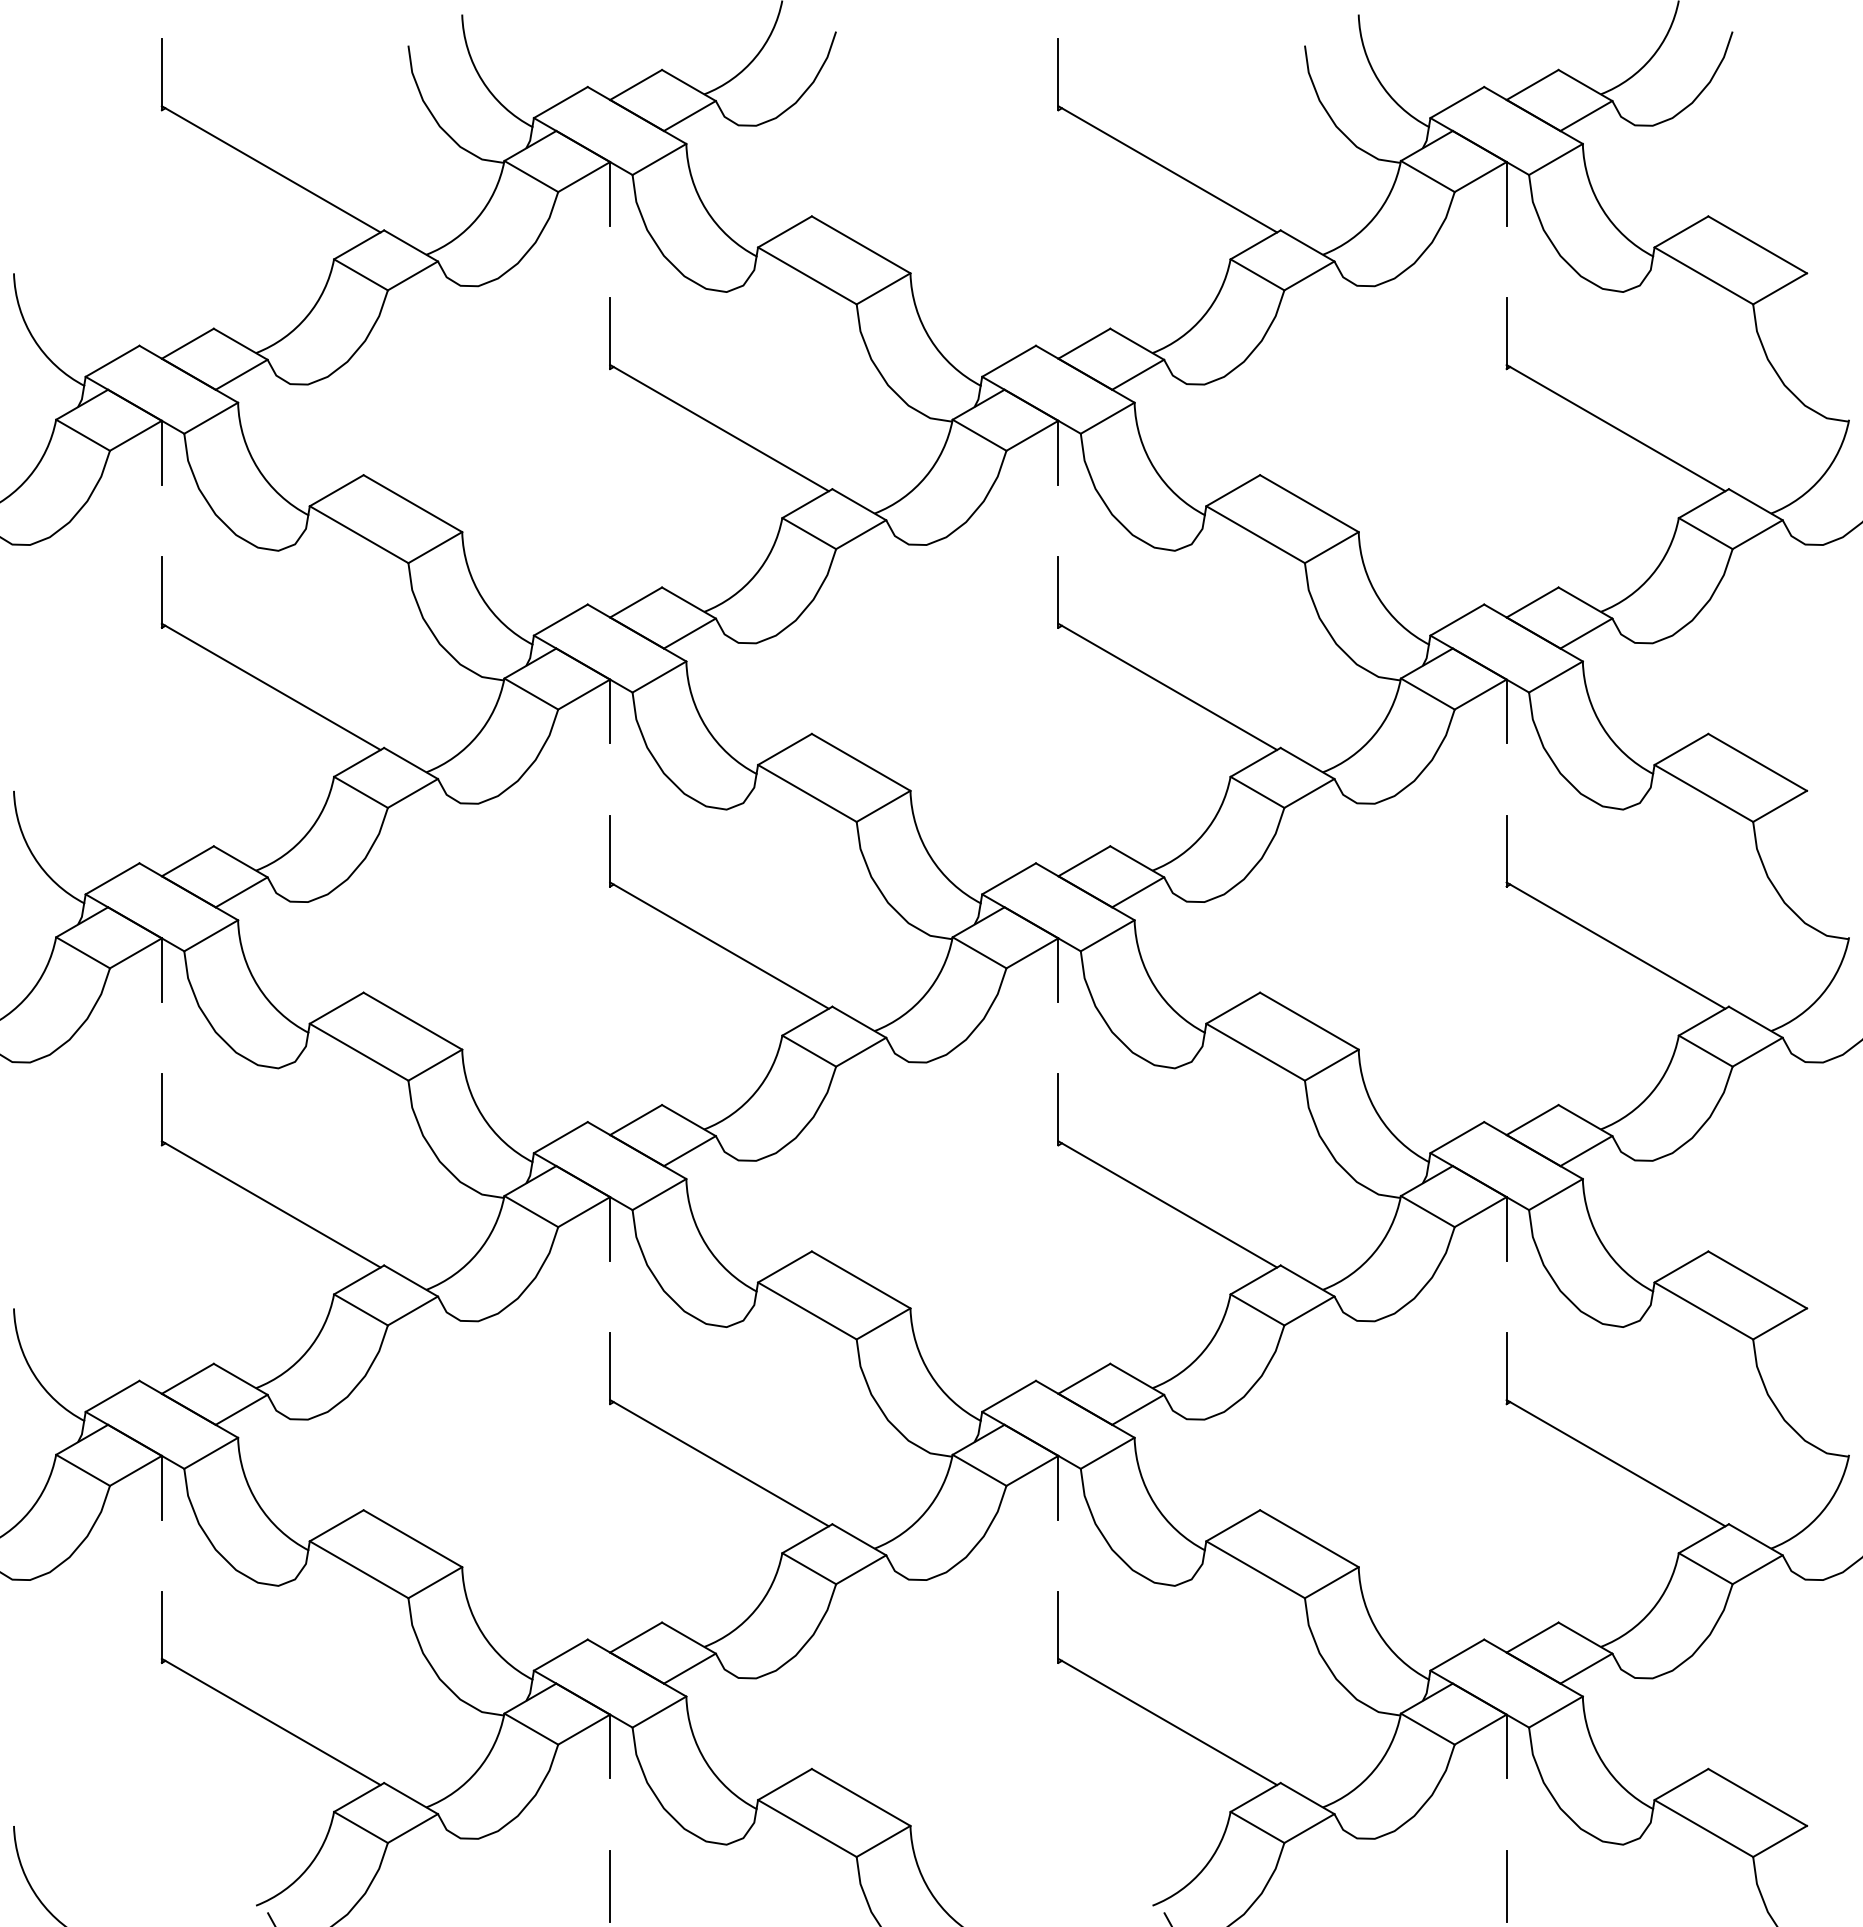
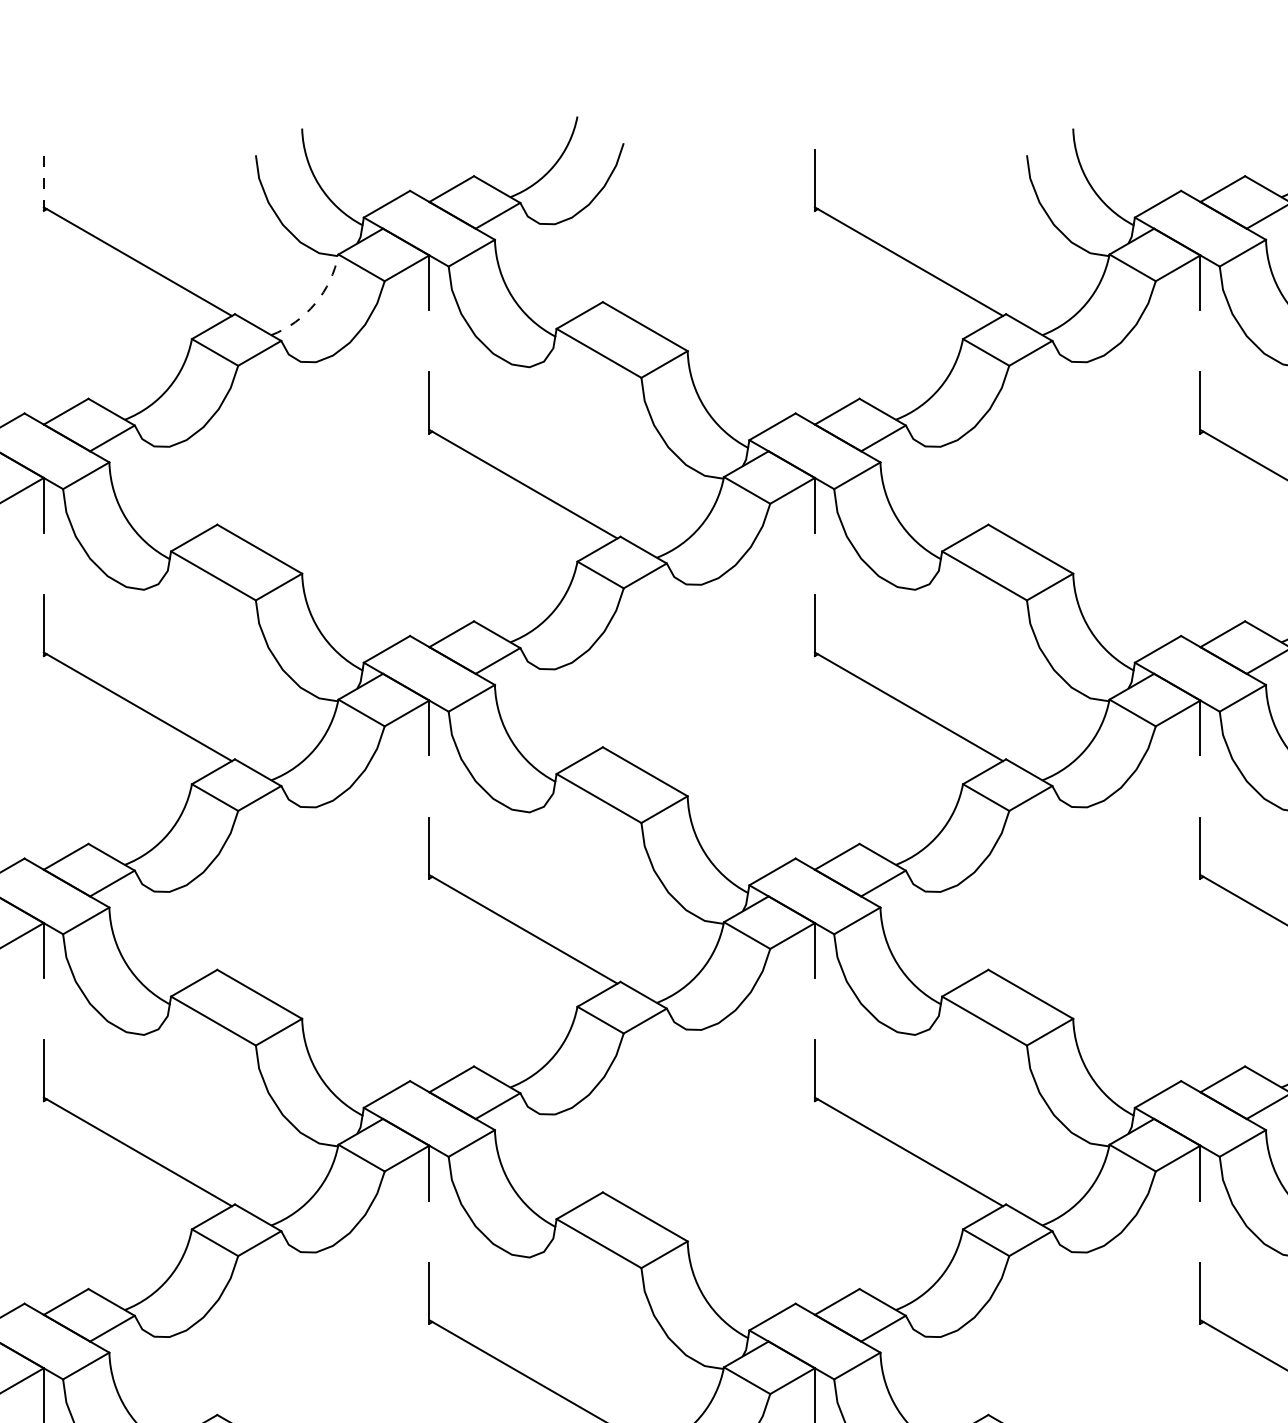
line: (161, 74) -> (43, 180), solid -> dashed
arc: (477, 217) -> (315, 303), solid -> dashed

